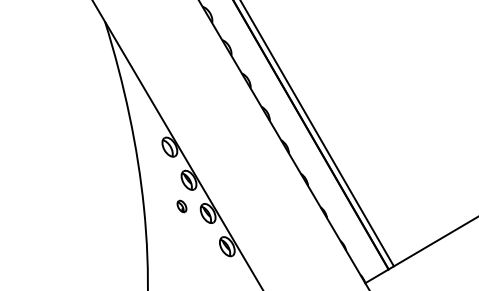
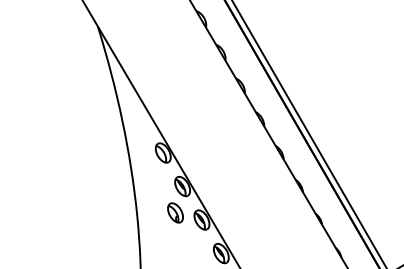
part: (181, 206) -> (175, 212), size x1.67

